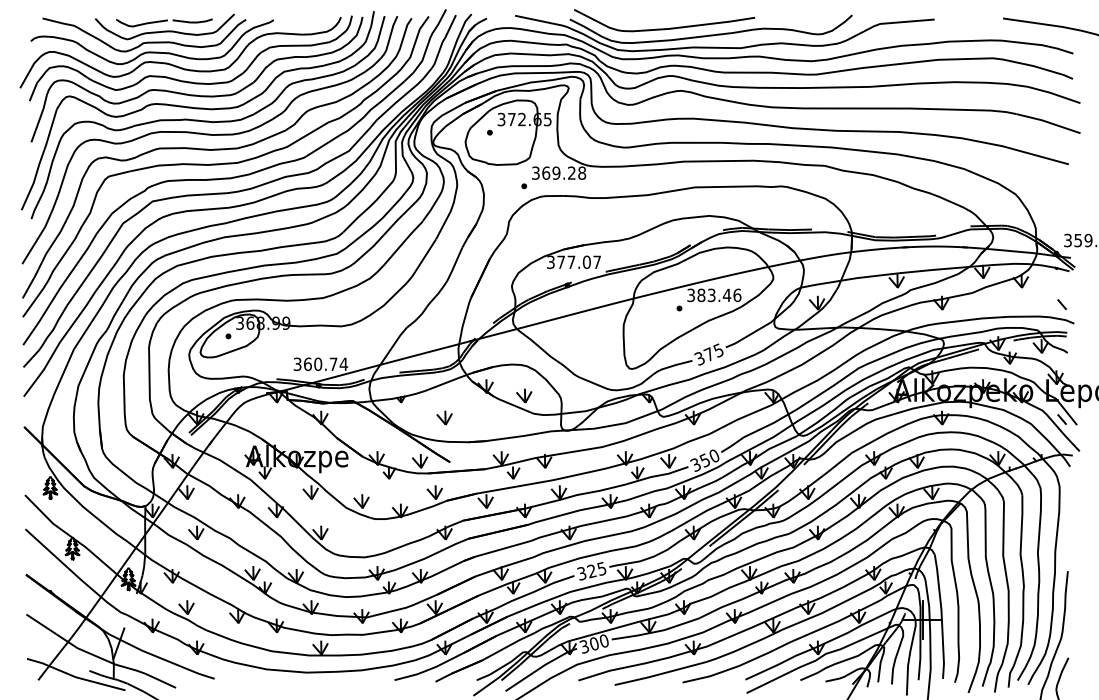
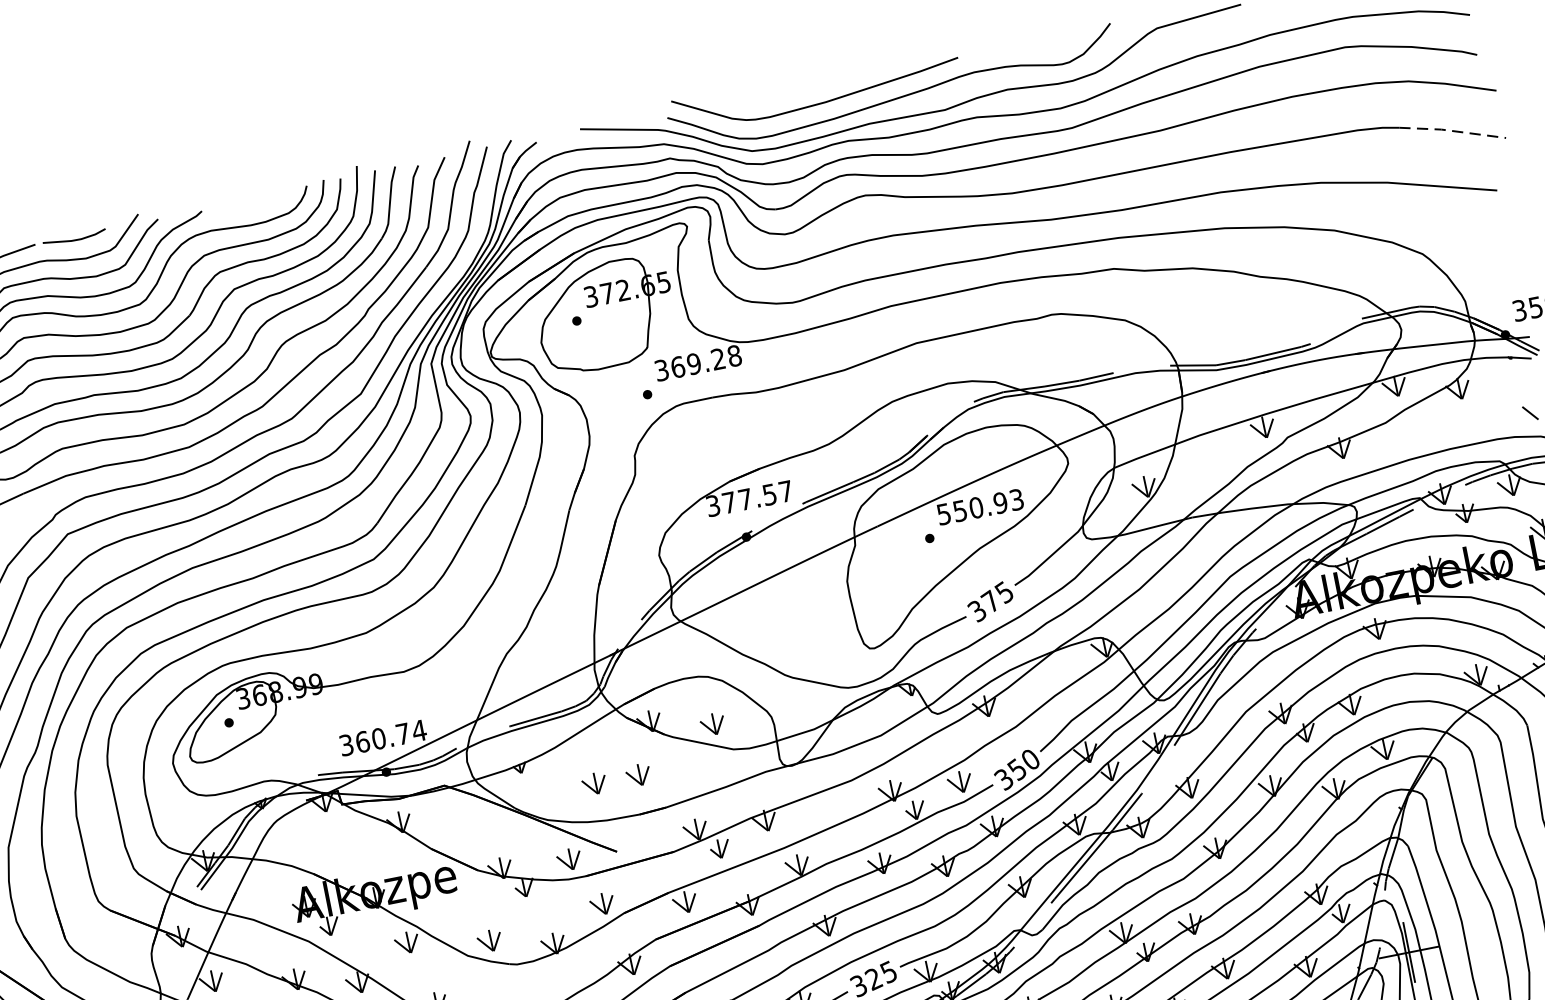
line: (1048, 122) -> (1452, 131), solid -> dashed
text: (586, 262) -> (769, 495), 377.07 -> 377.57
text: (714, 295) -> (980, 507), 383.46 -> 550.93
part: (472, 417) -> (638, 774), added

